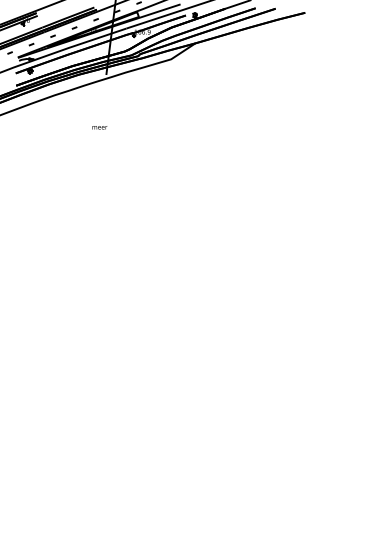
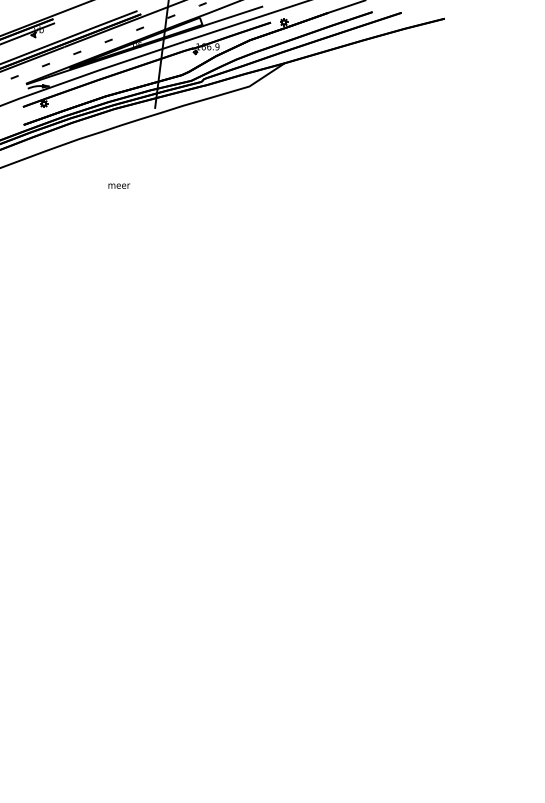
text: (99, 127) -> (118, 185), moved

